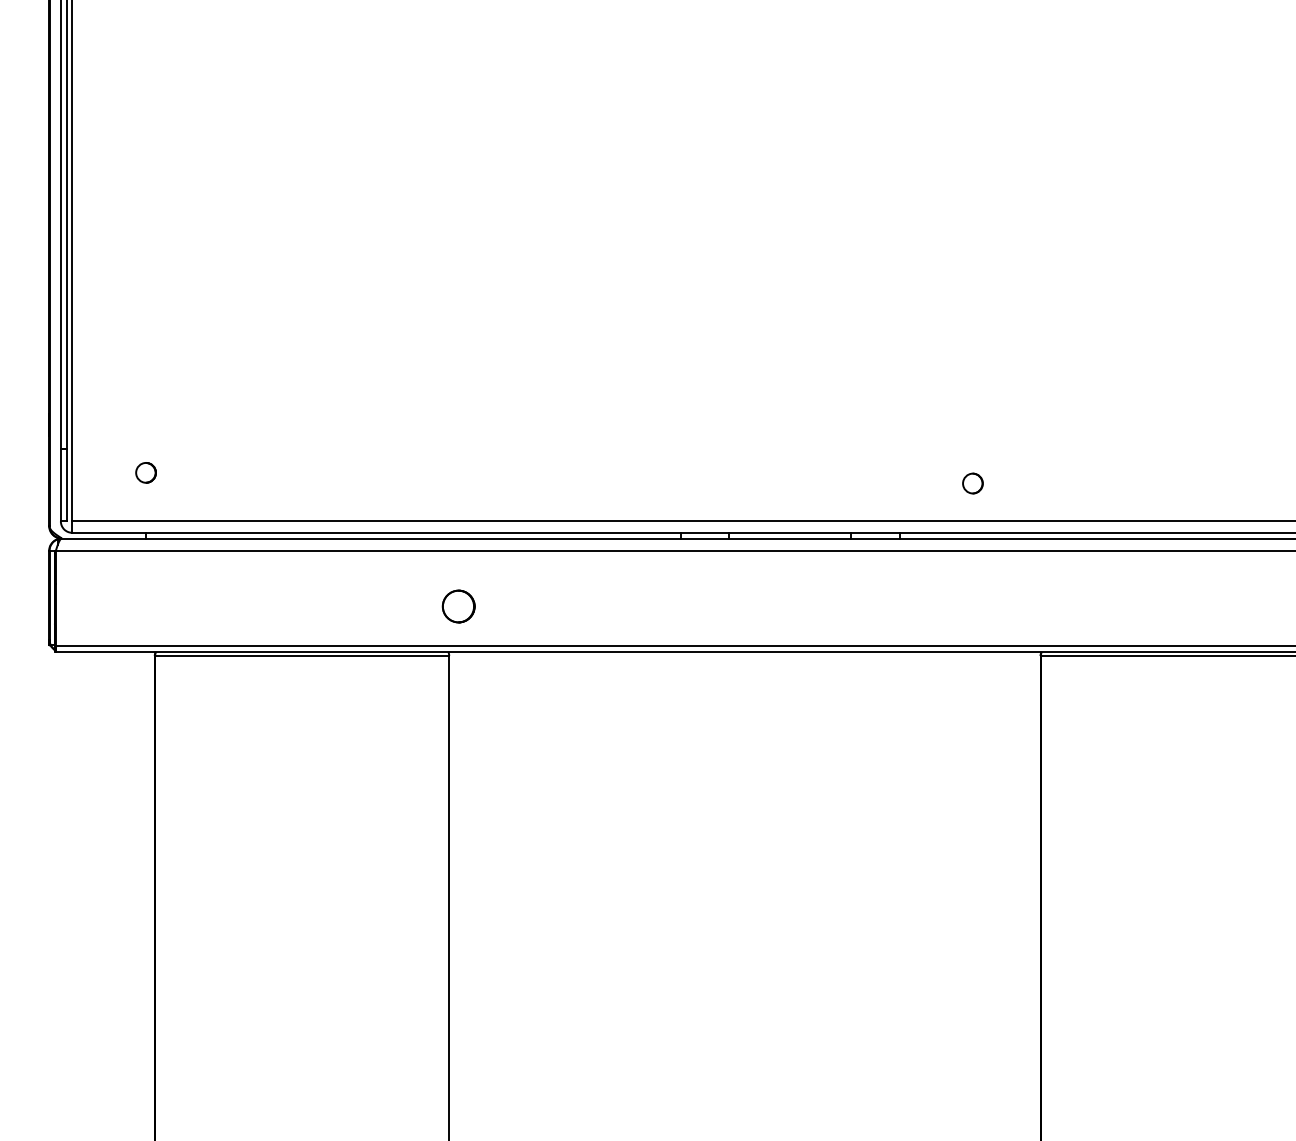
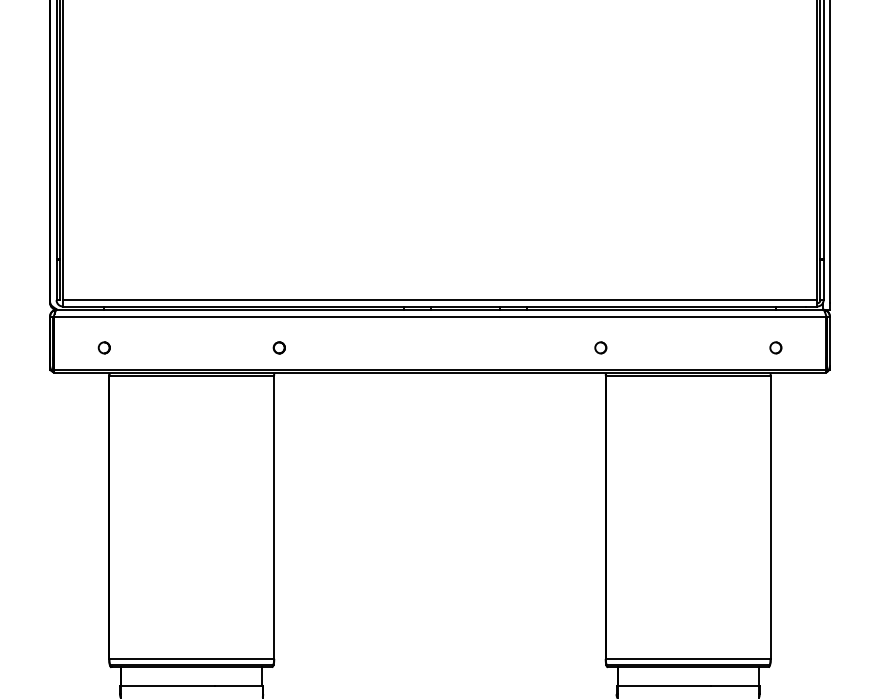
circle: (144, 472) -> (103, 347), moved
circle: (972, 482) -> (600, 347), moved
circle: (456, 605) -> (278, 347), size x0.62

